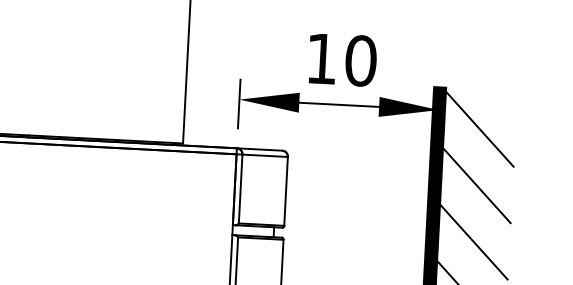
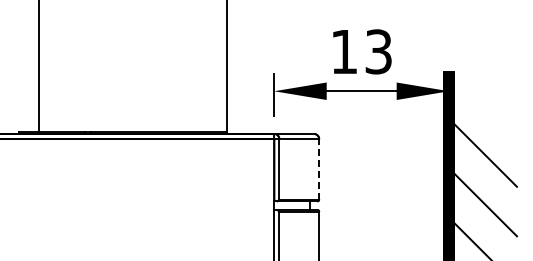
text: (360, 60) -> (378, 51), 10 -> 13
line: (478, 128) -> (484, 105), removed
line: (286, 190) -> (319, 168), solid -> dashed

